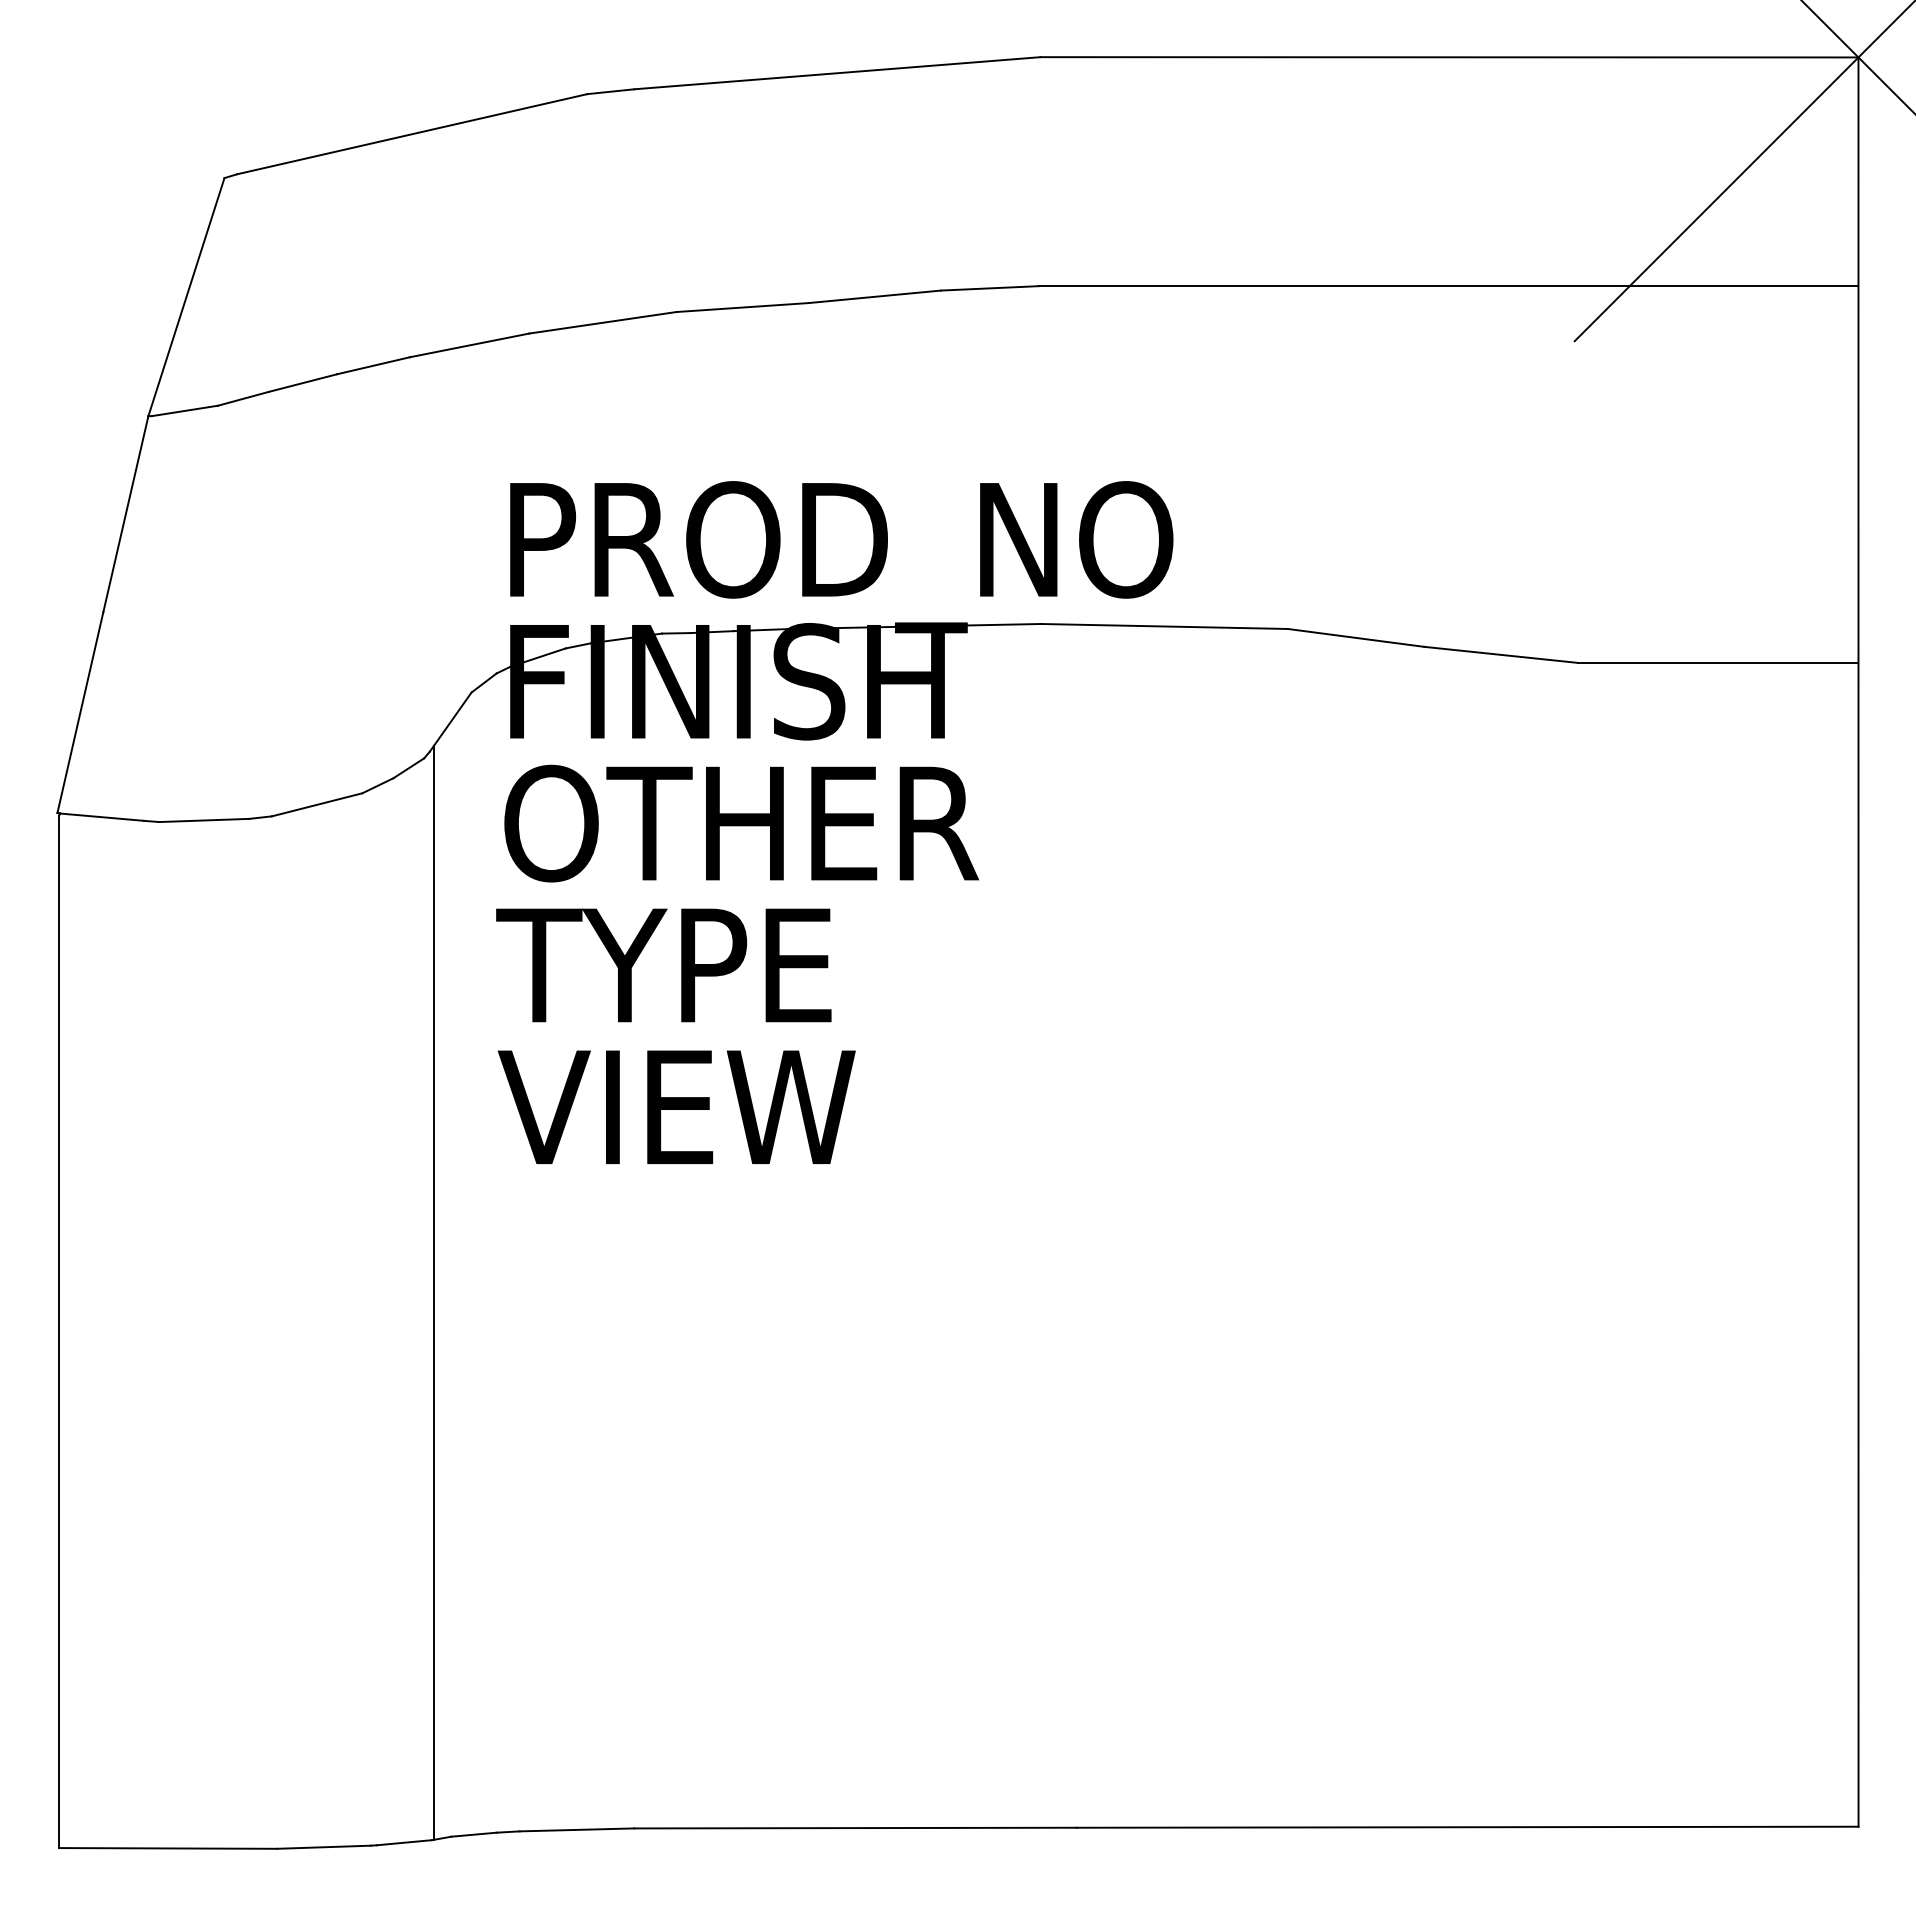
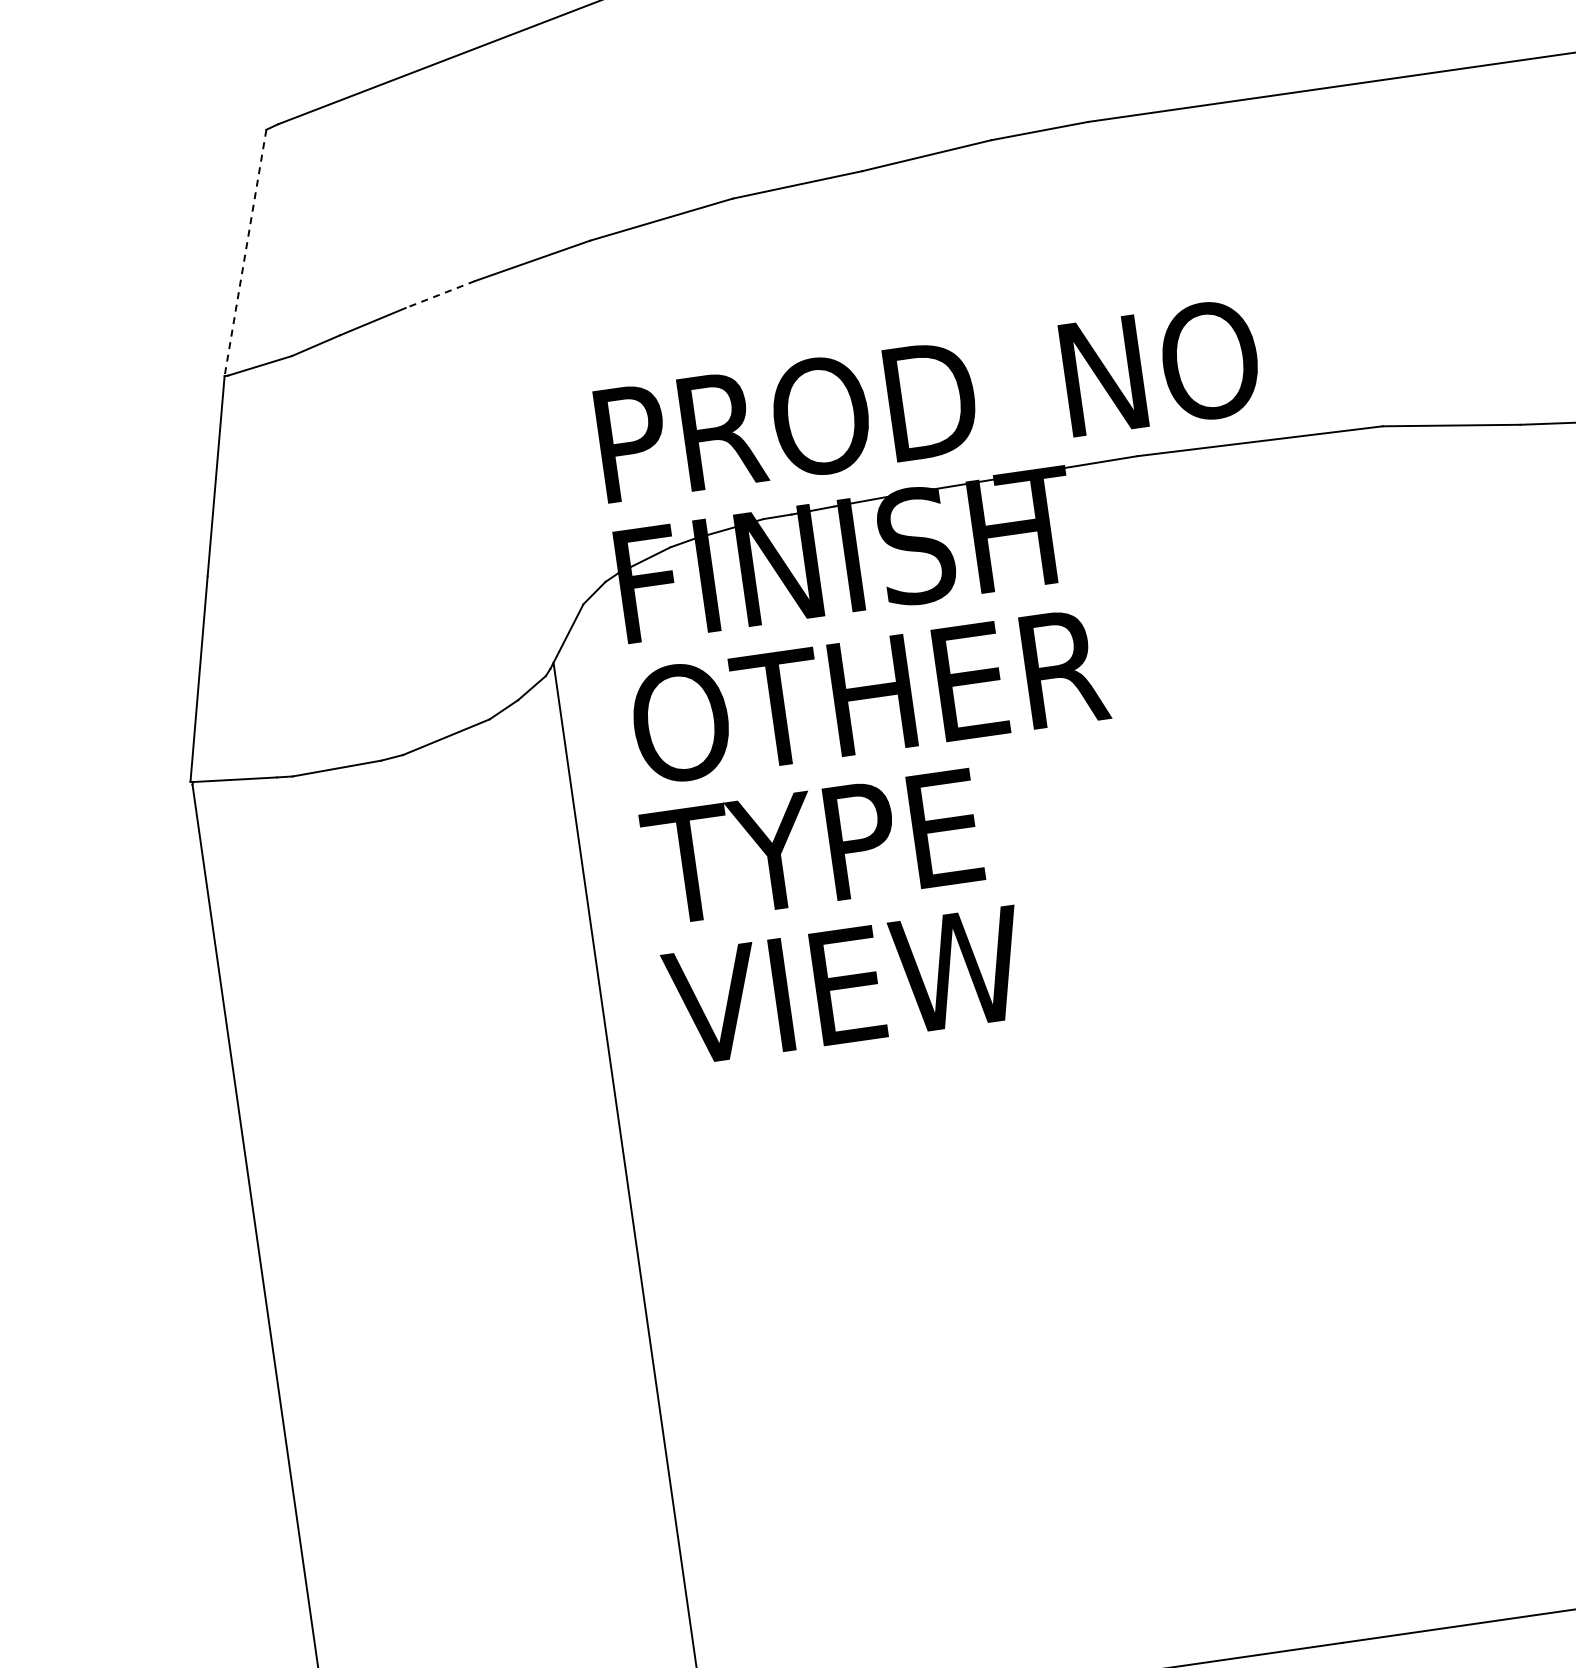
line: (186, 297) -> (245, 253), solid -> dashed
line: (373, 365) -> (440, 294), solid -> dashed

